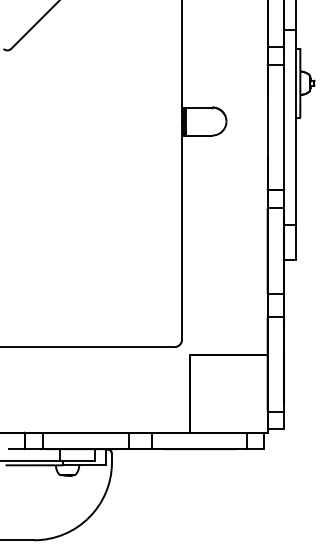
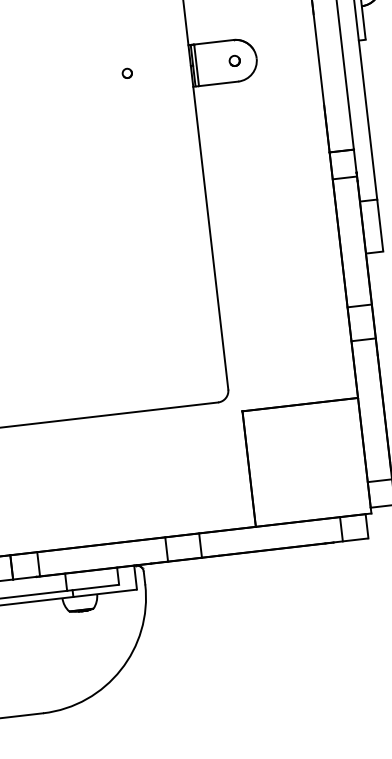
part: (139, 121) -> (127, 73), added
part: (211, 121) -> (234, 60), added

